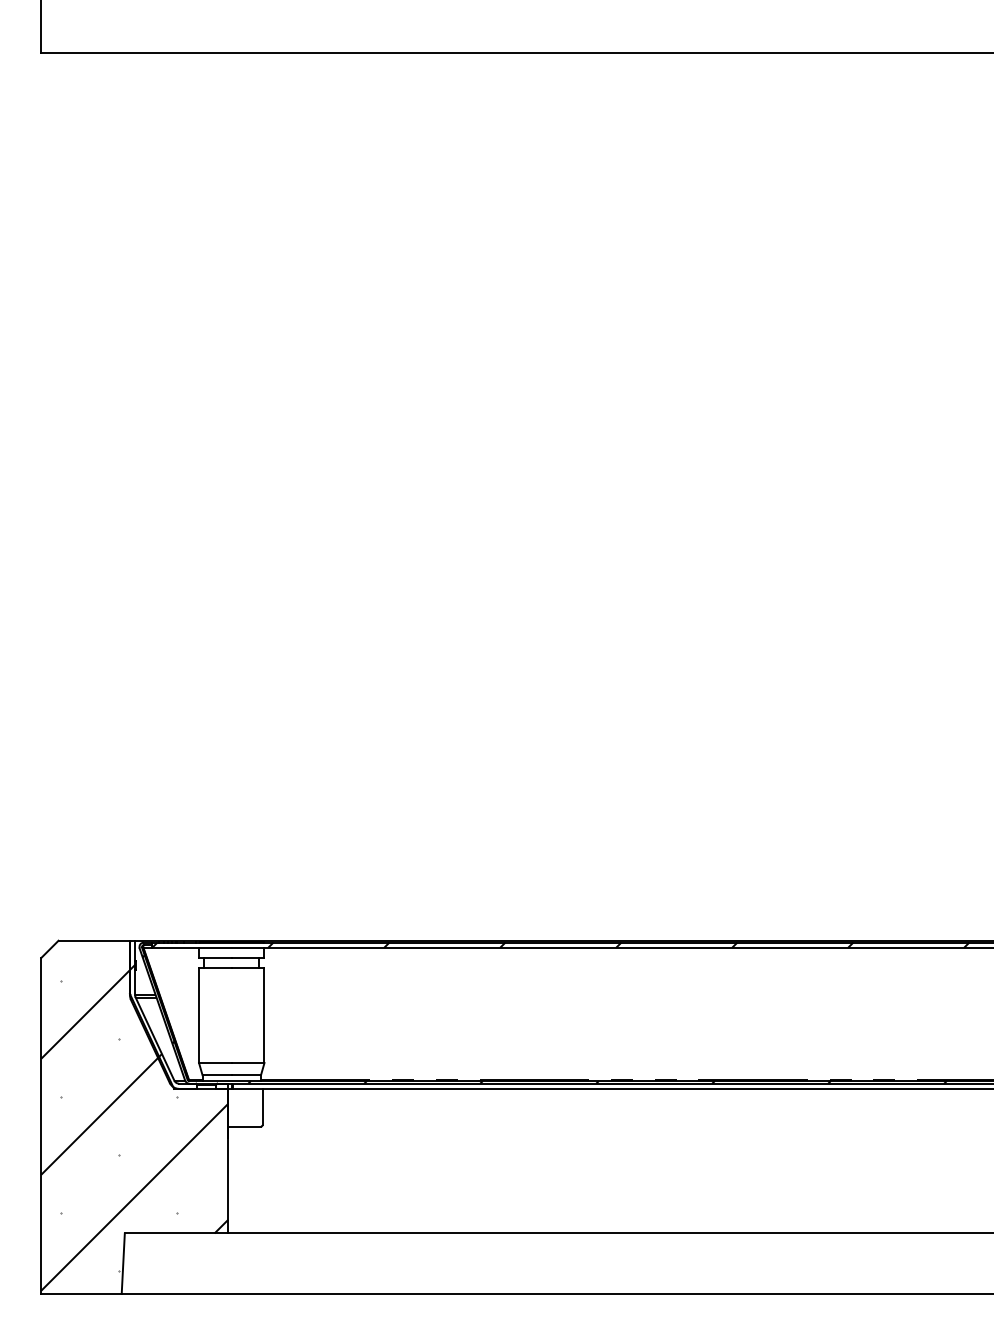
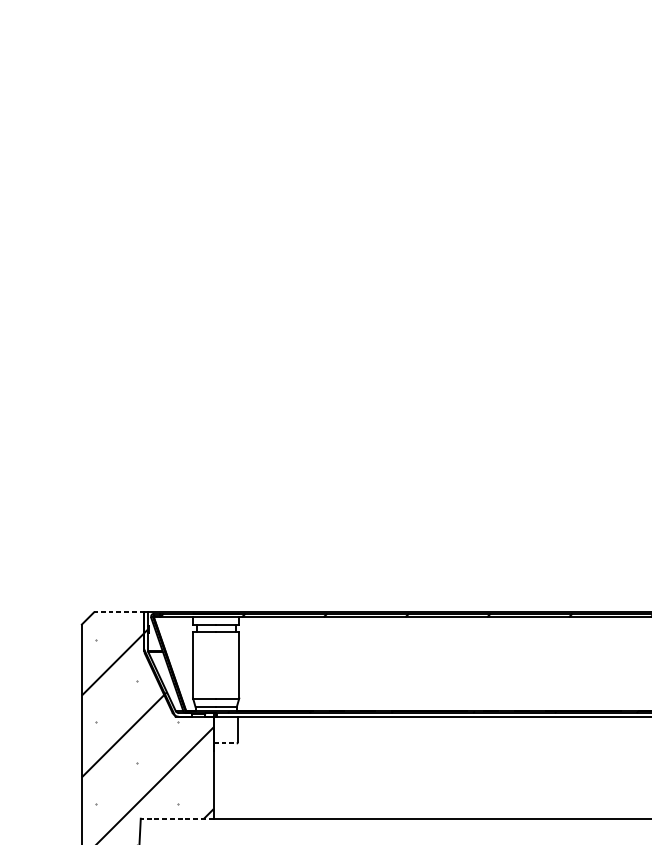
line: (94, 940) -> (119, 612), solid -> dashed
line: (245, 1126) -> (225, 743), solid -> dashed
line: (176, 1233) -> (177, 818), solid -> dashed

